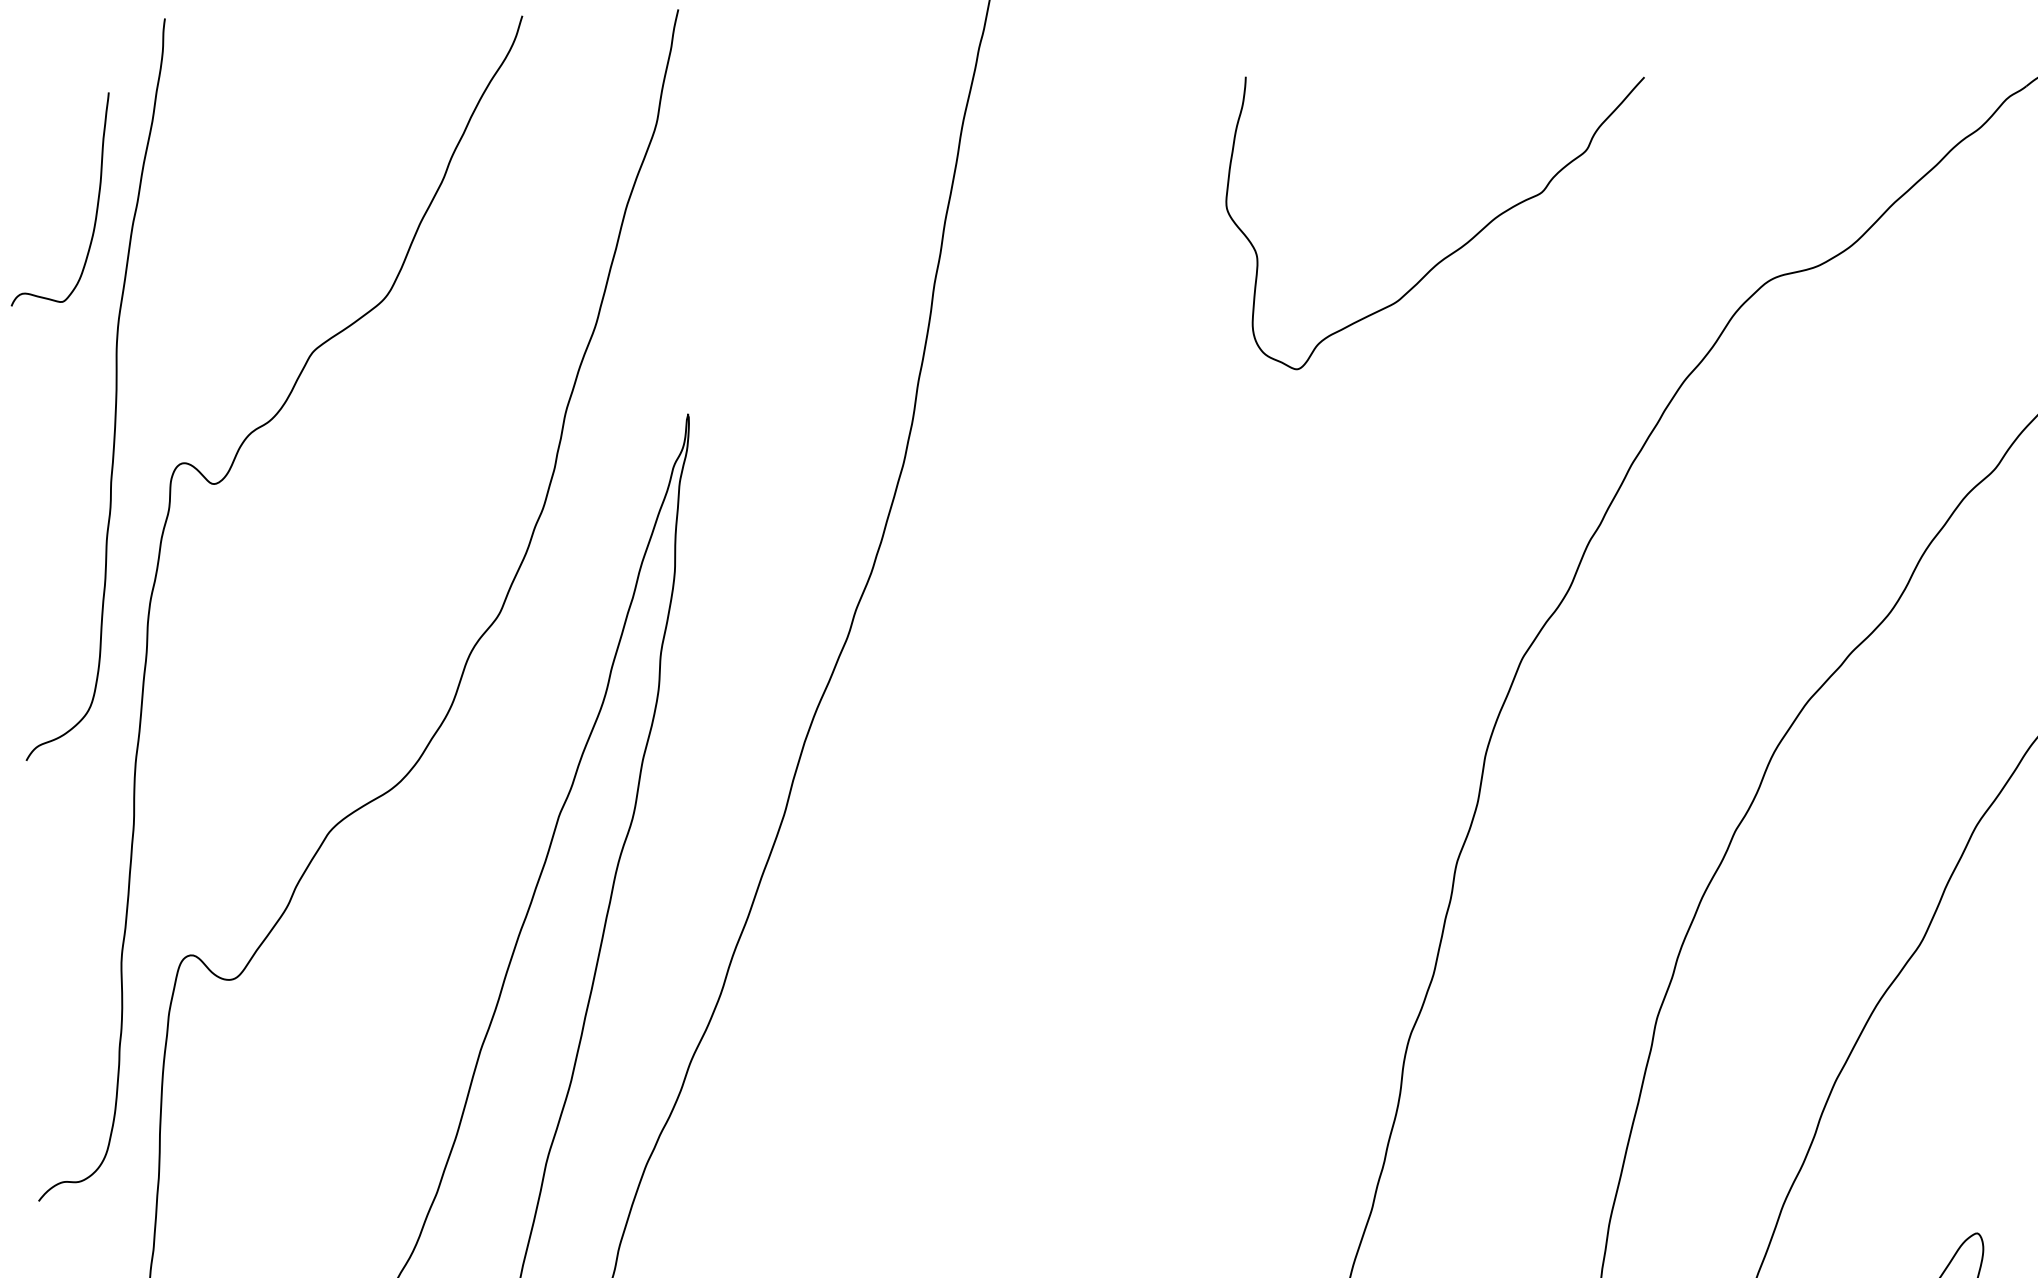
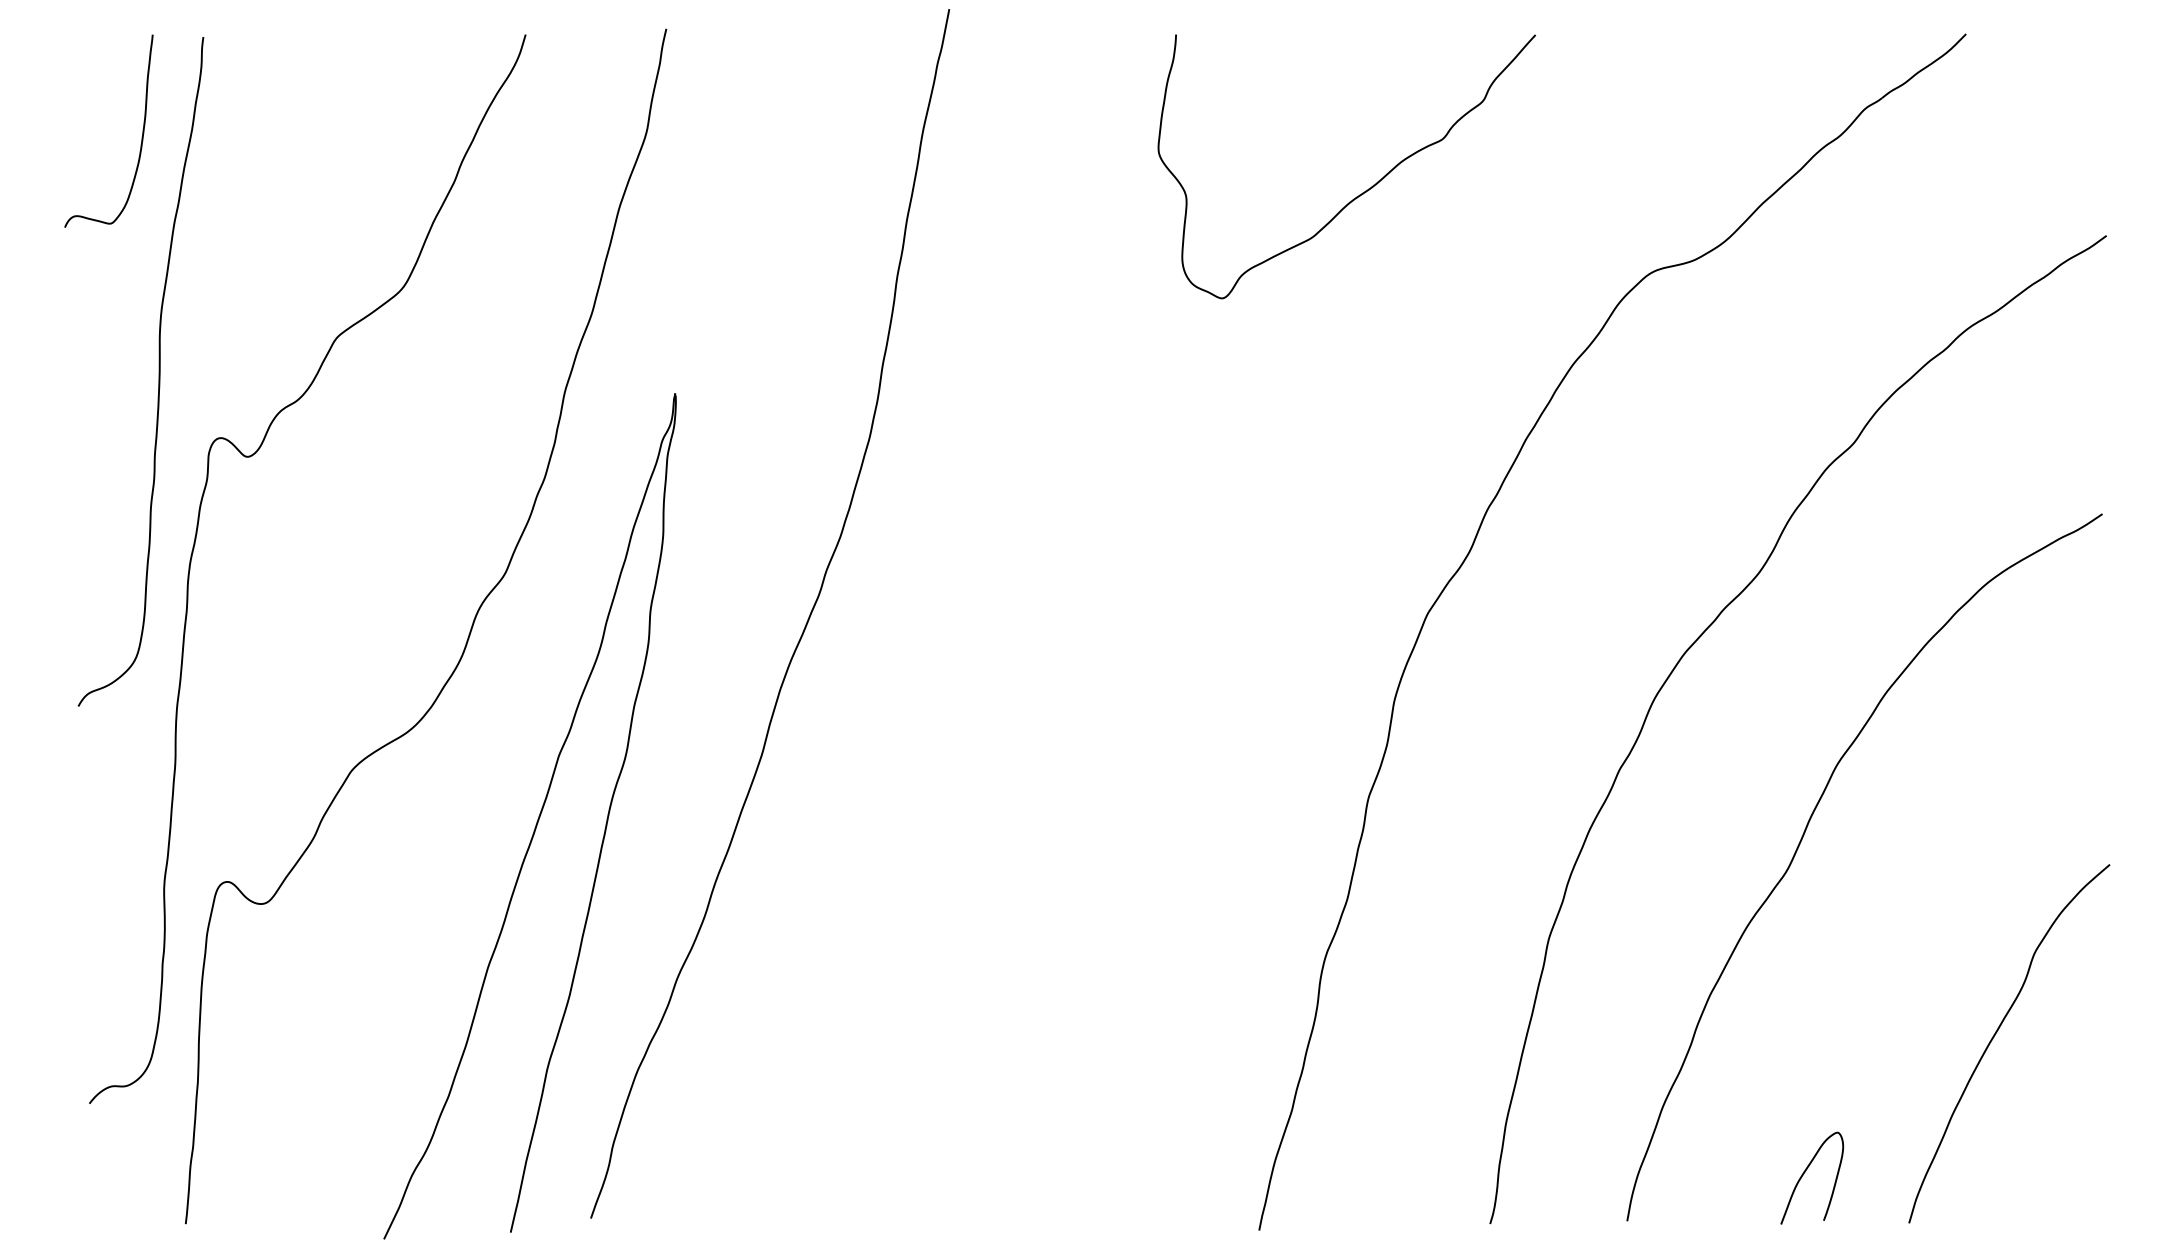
curve: (96, 206) -> (141, 137), moved
curve: (1452, 251) -> (1362, 192), moved

